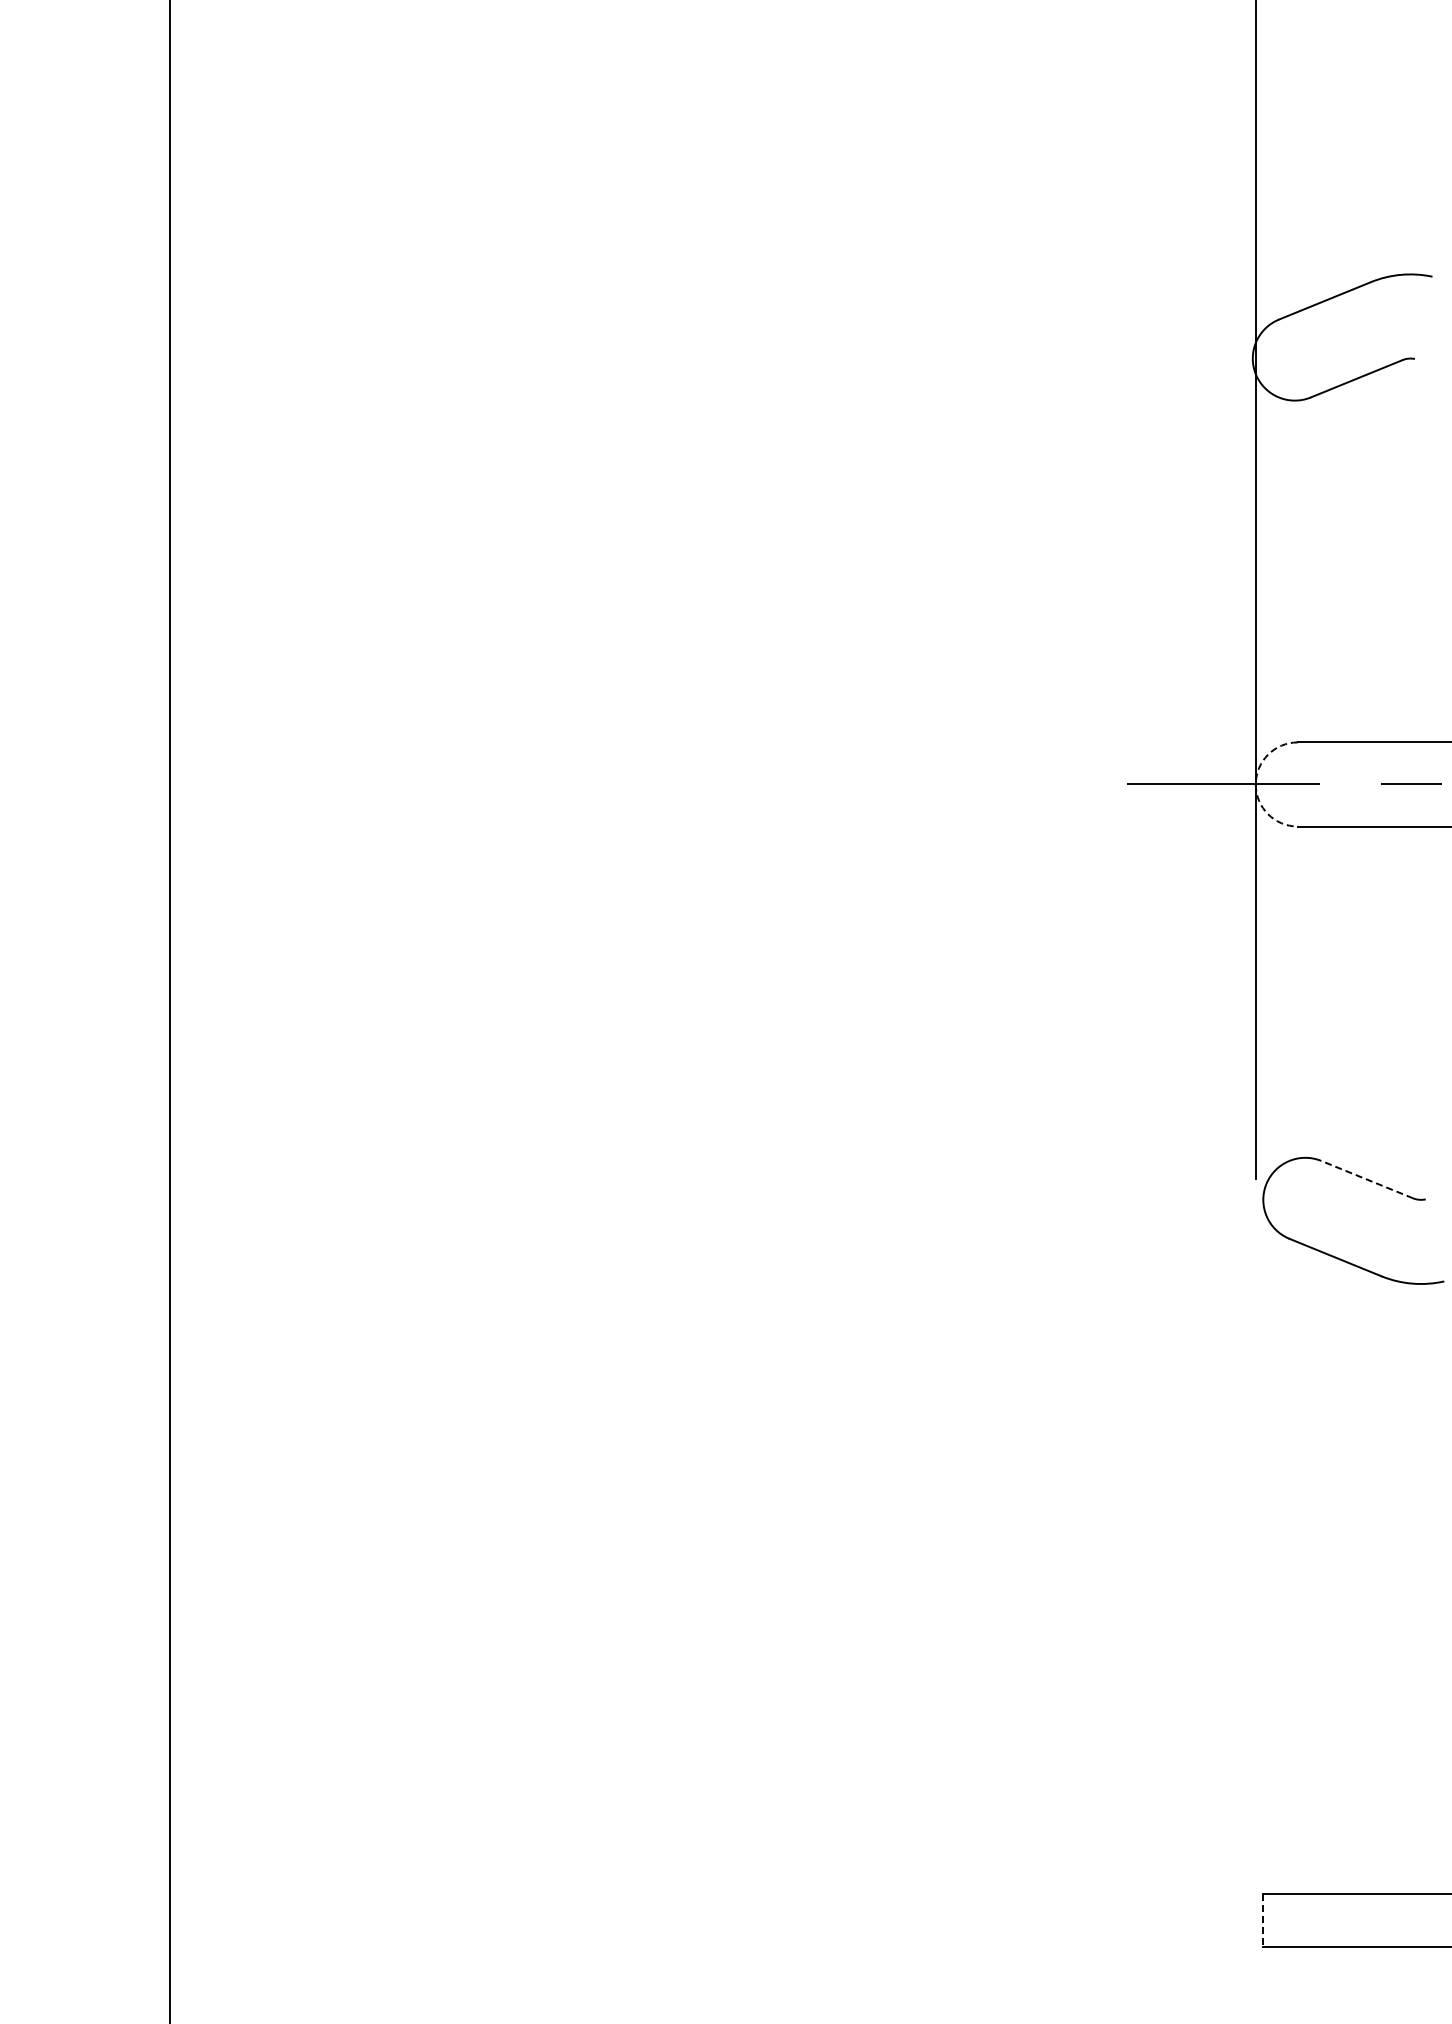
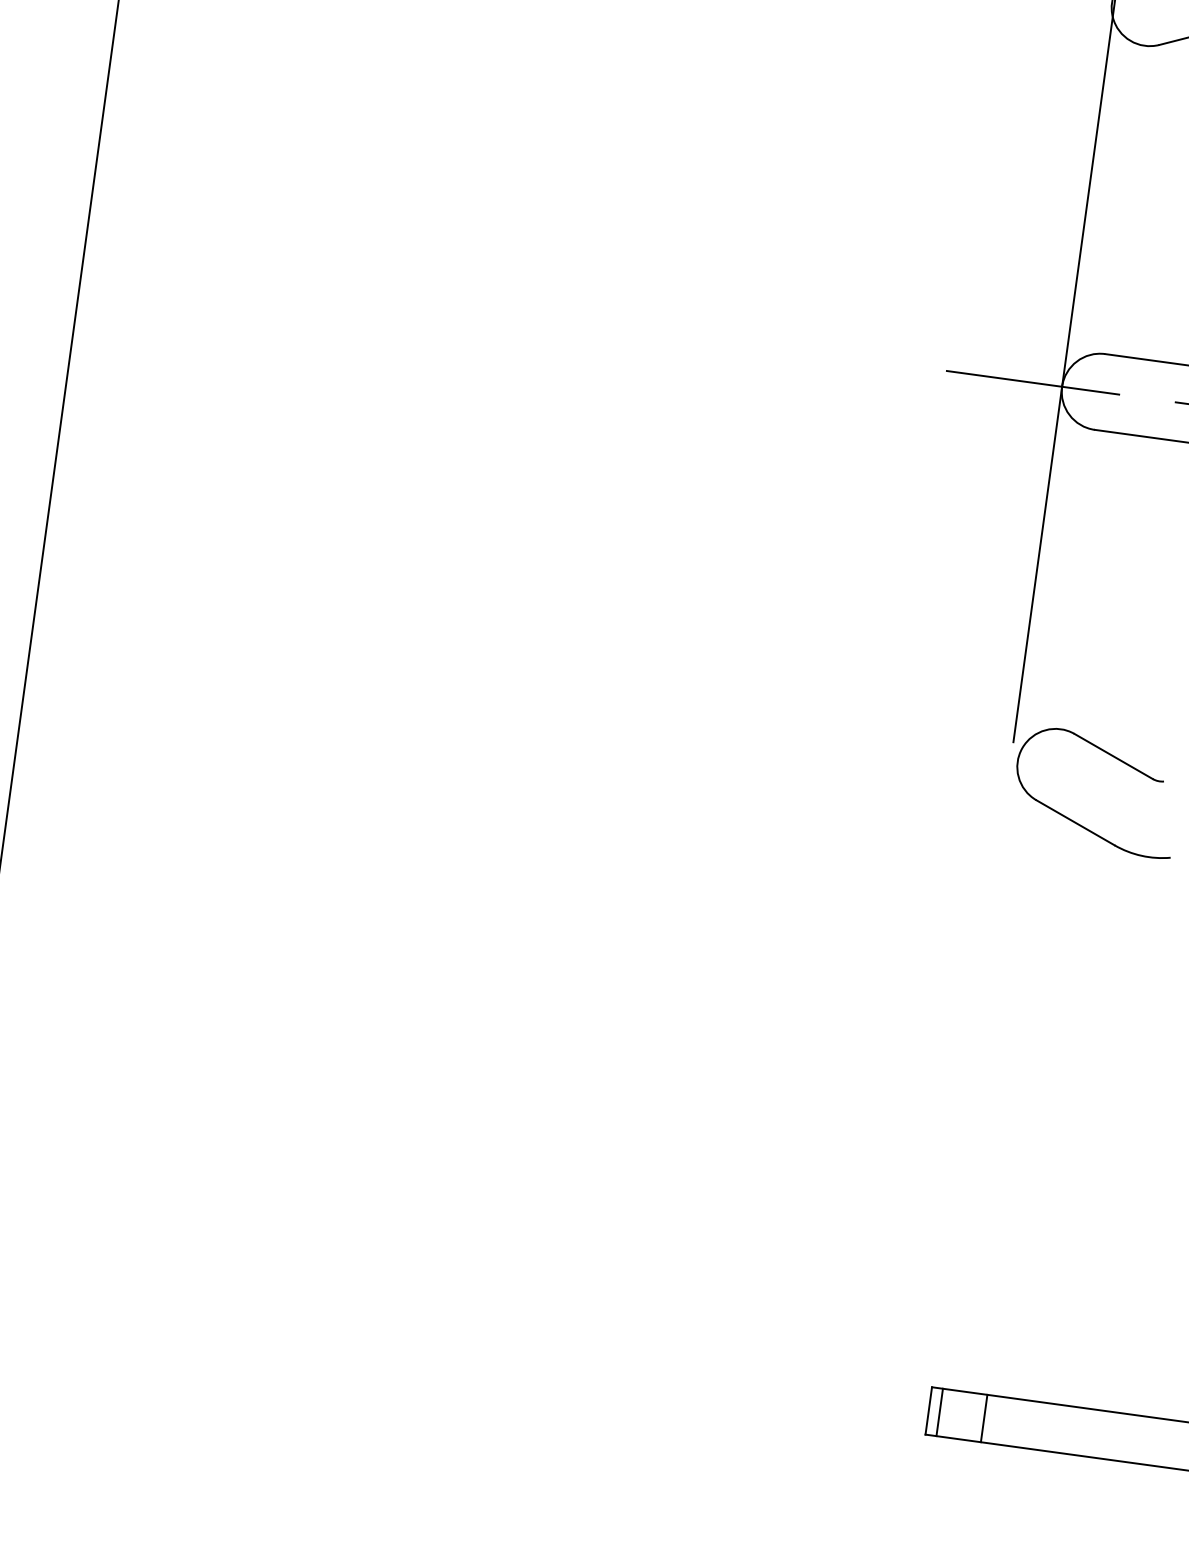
arc: (1255, 784) -> (1061, 386), dashed -> solid
line: (1367, 1179) -> (1114, 756), dashed -> solid
line: (1275, 1919) -> (939, 1411), added
line: (1324, 1919) -> (983, 1417), added
line: (1263, 1920) -> (928, 1411), dashed -> solid

